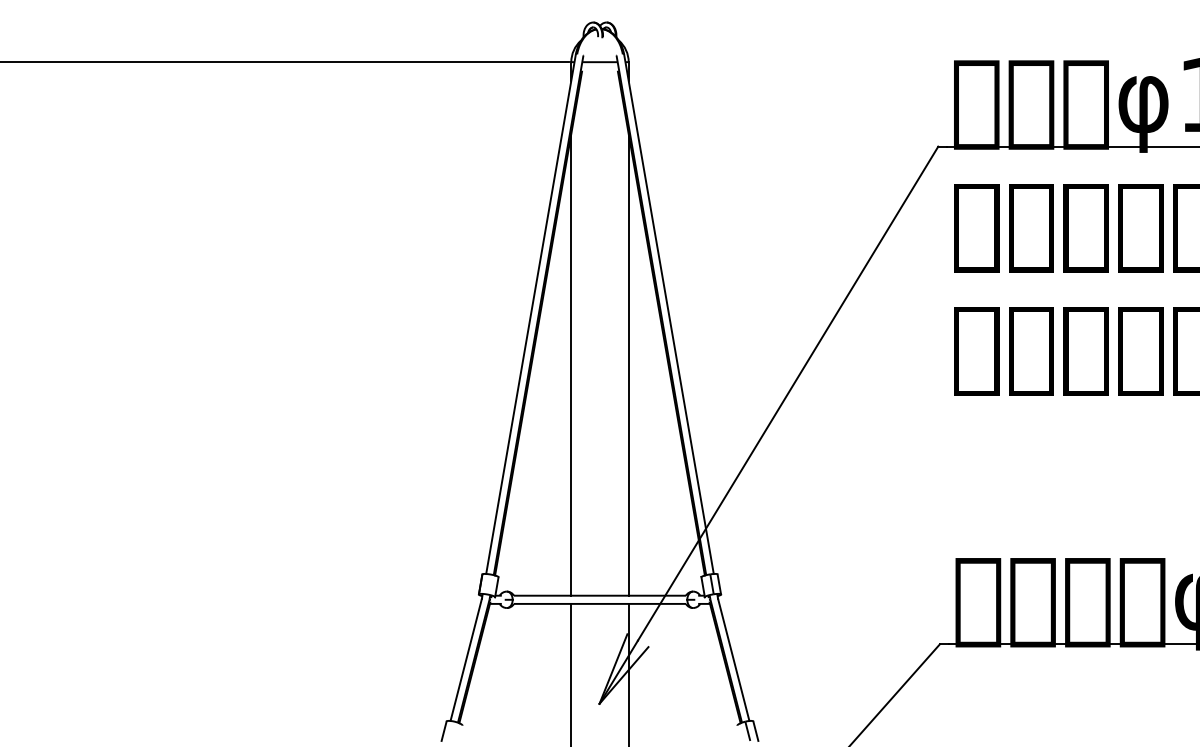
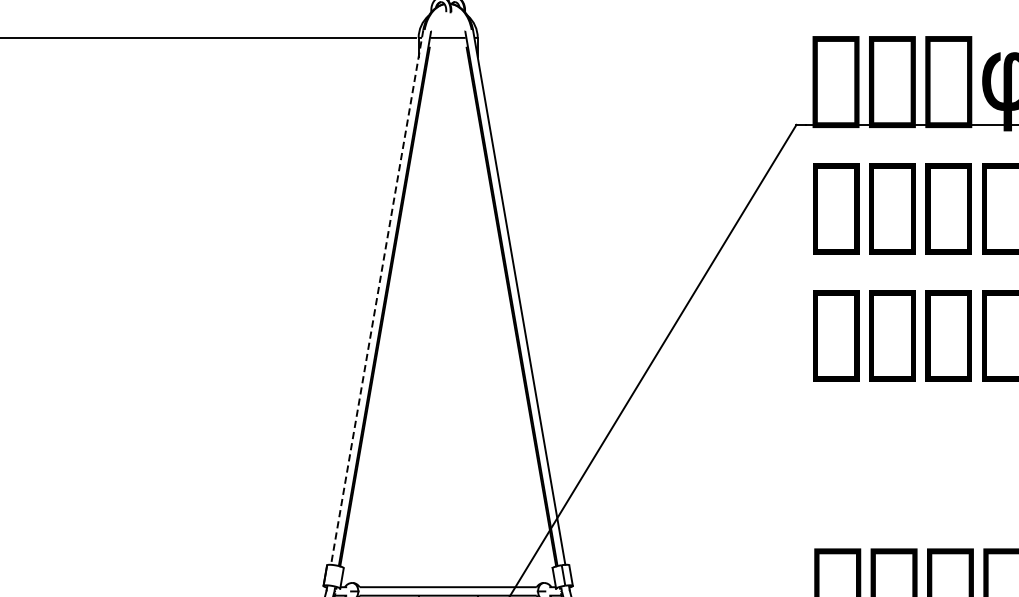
line: (530, 314) -> (376, 297), solid -> dashed
line: (571, 364) -> (418, 349), removed
line: (628, 364) -> (477, 349), removed

